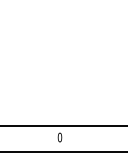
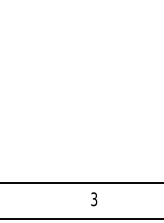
text: (59, 137) -> (93, 199), 0 -> 3

